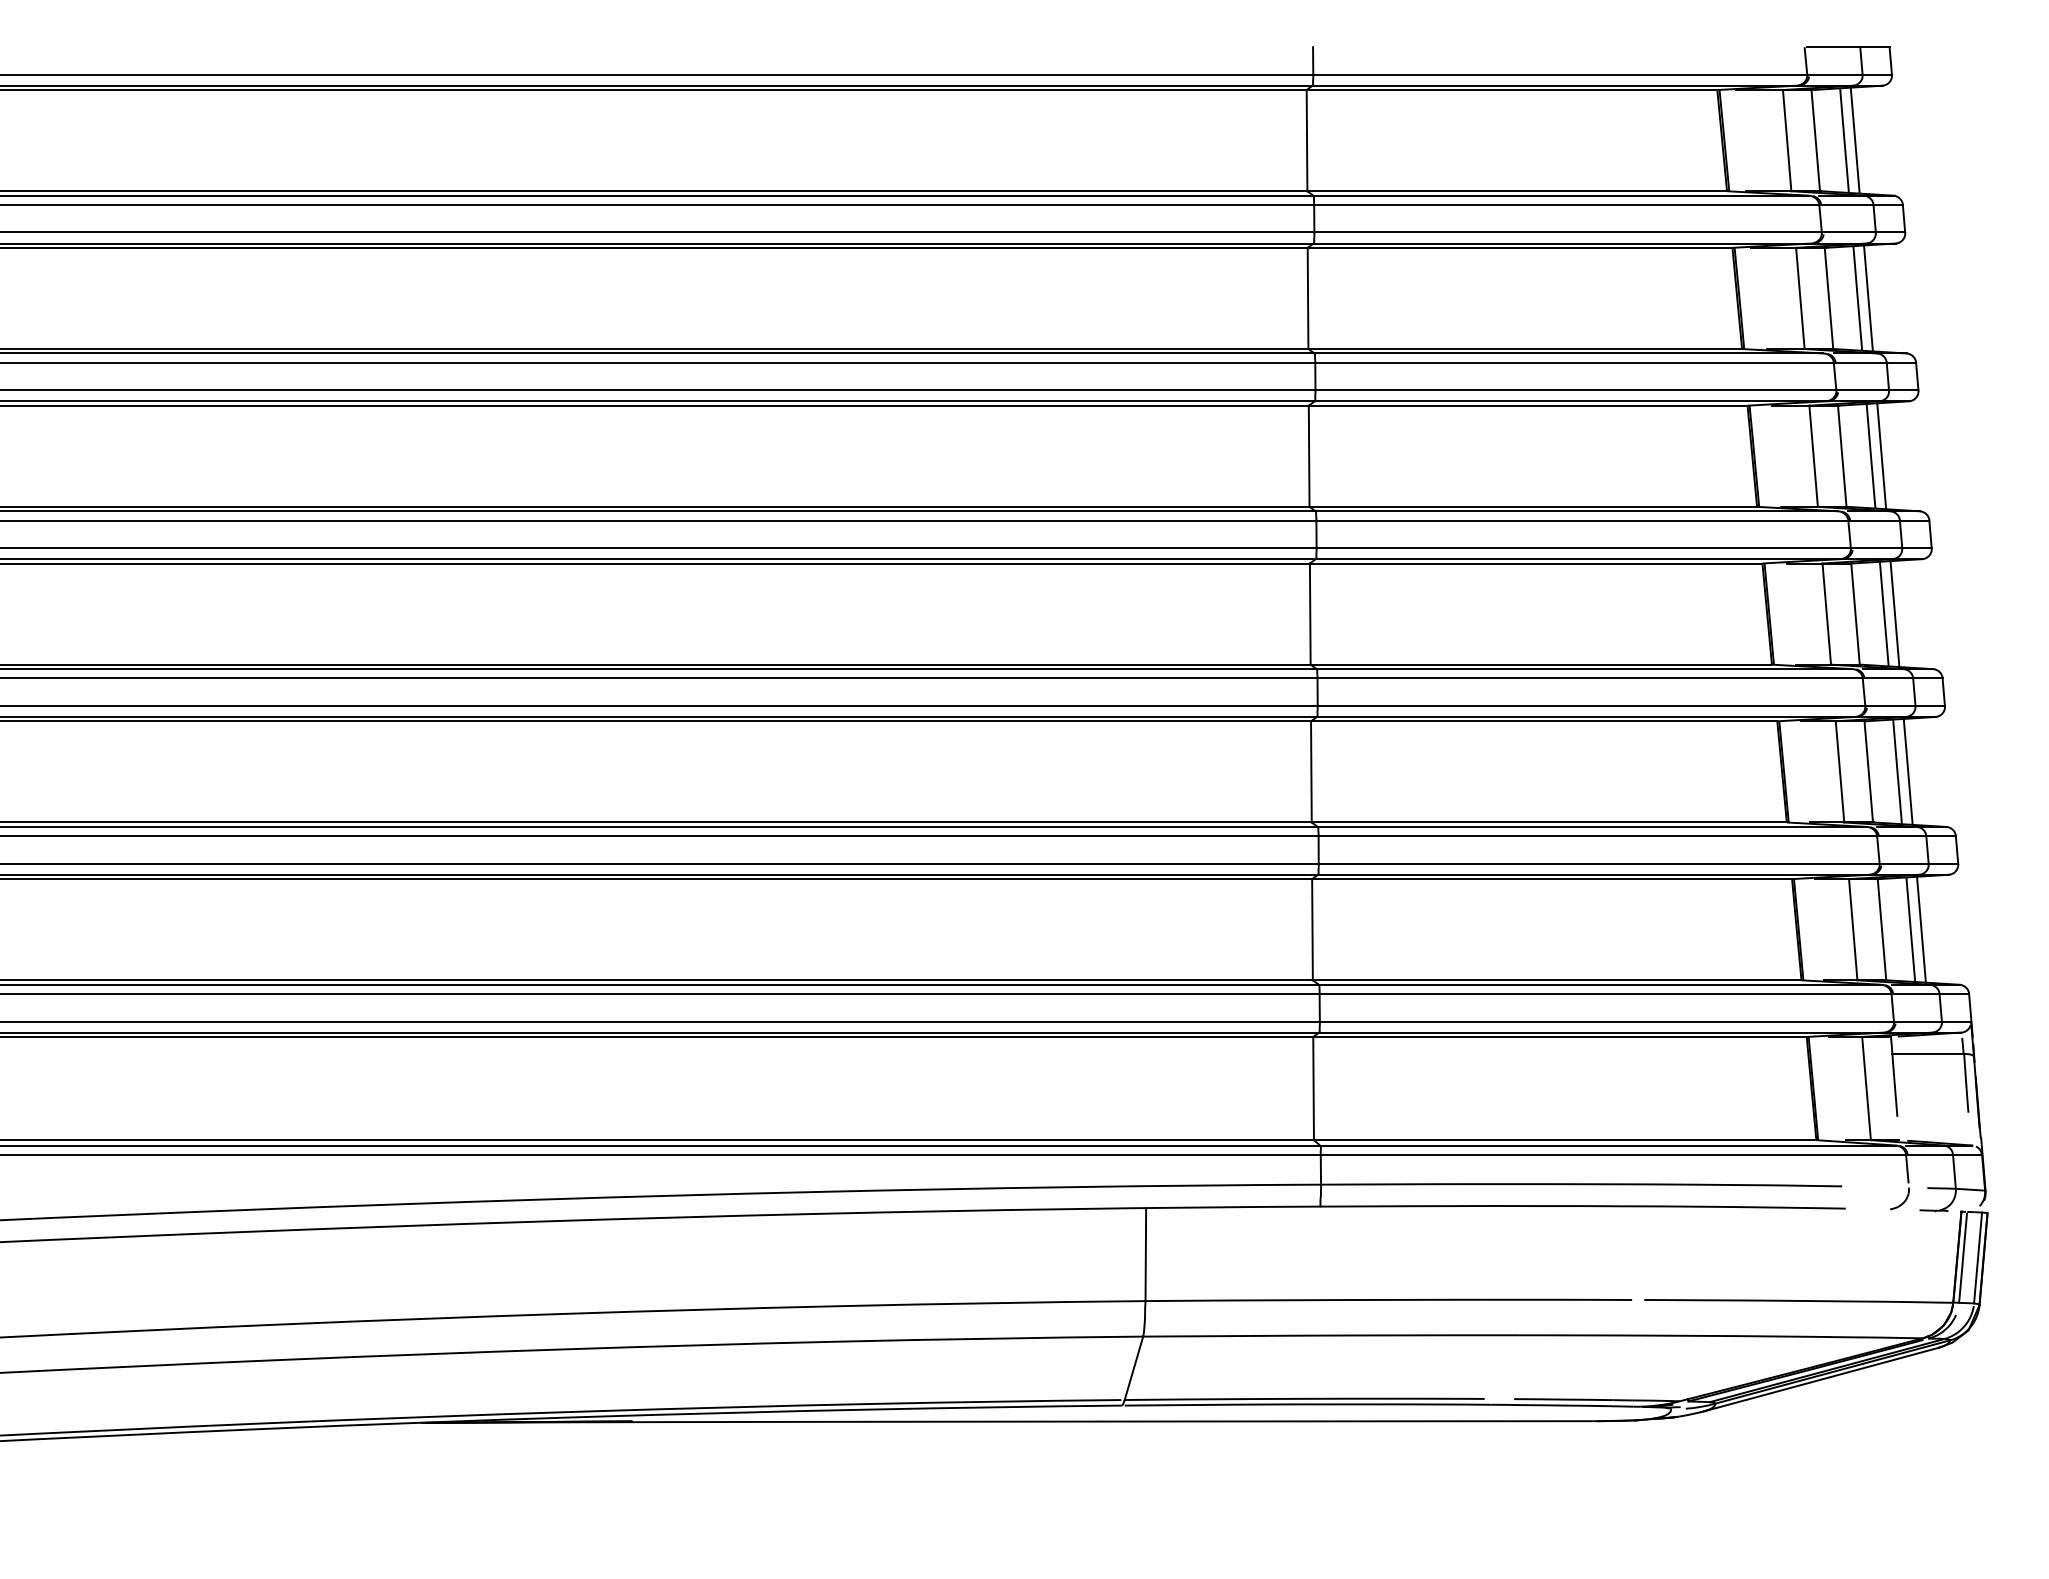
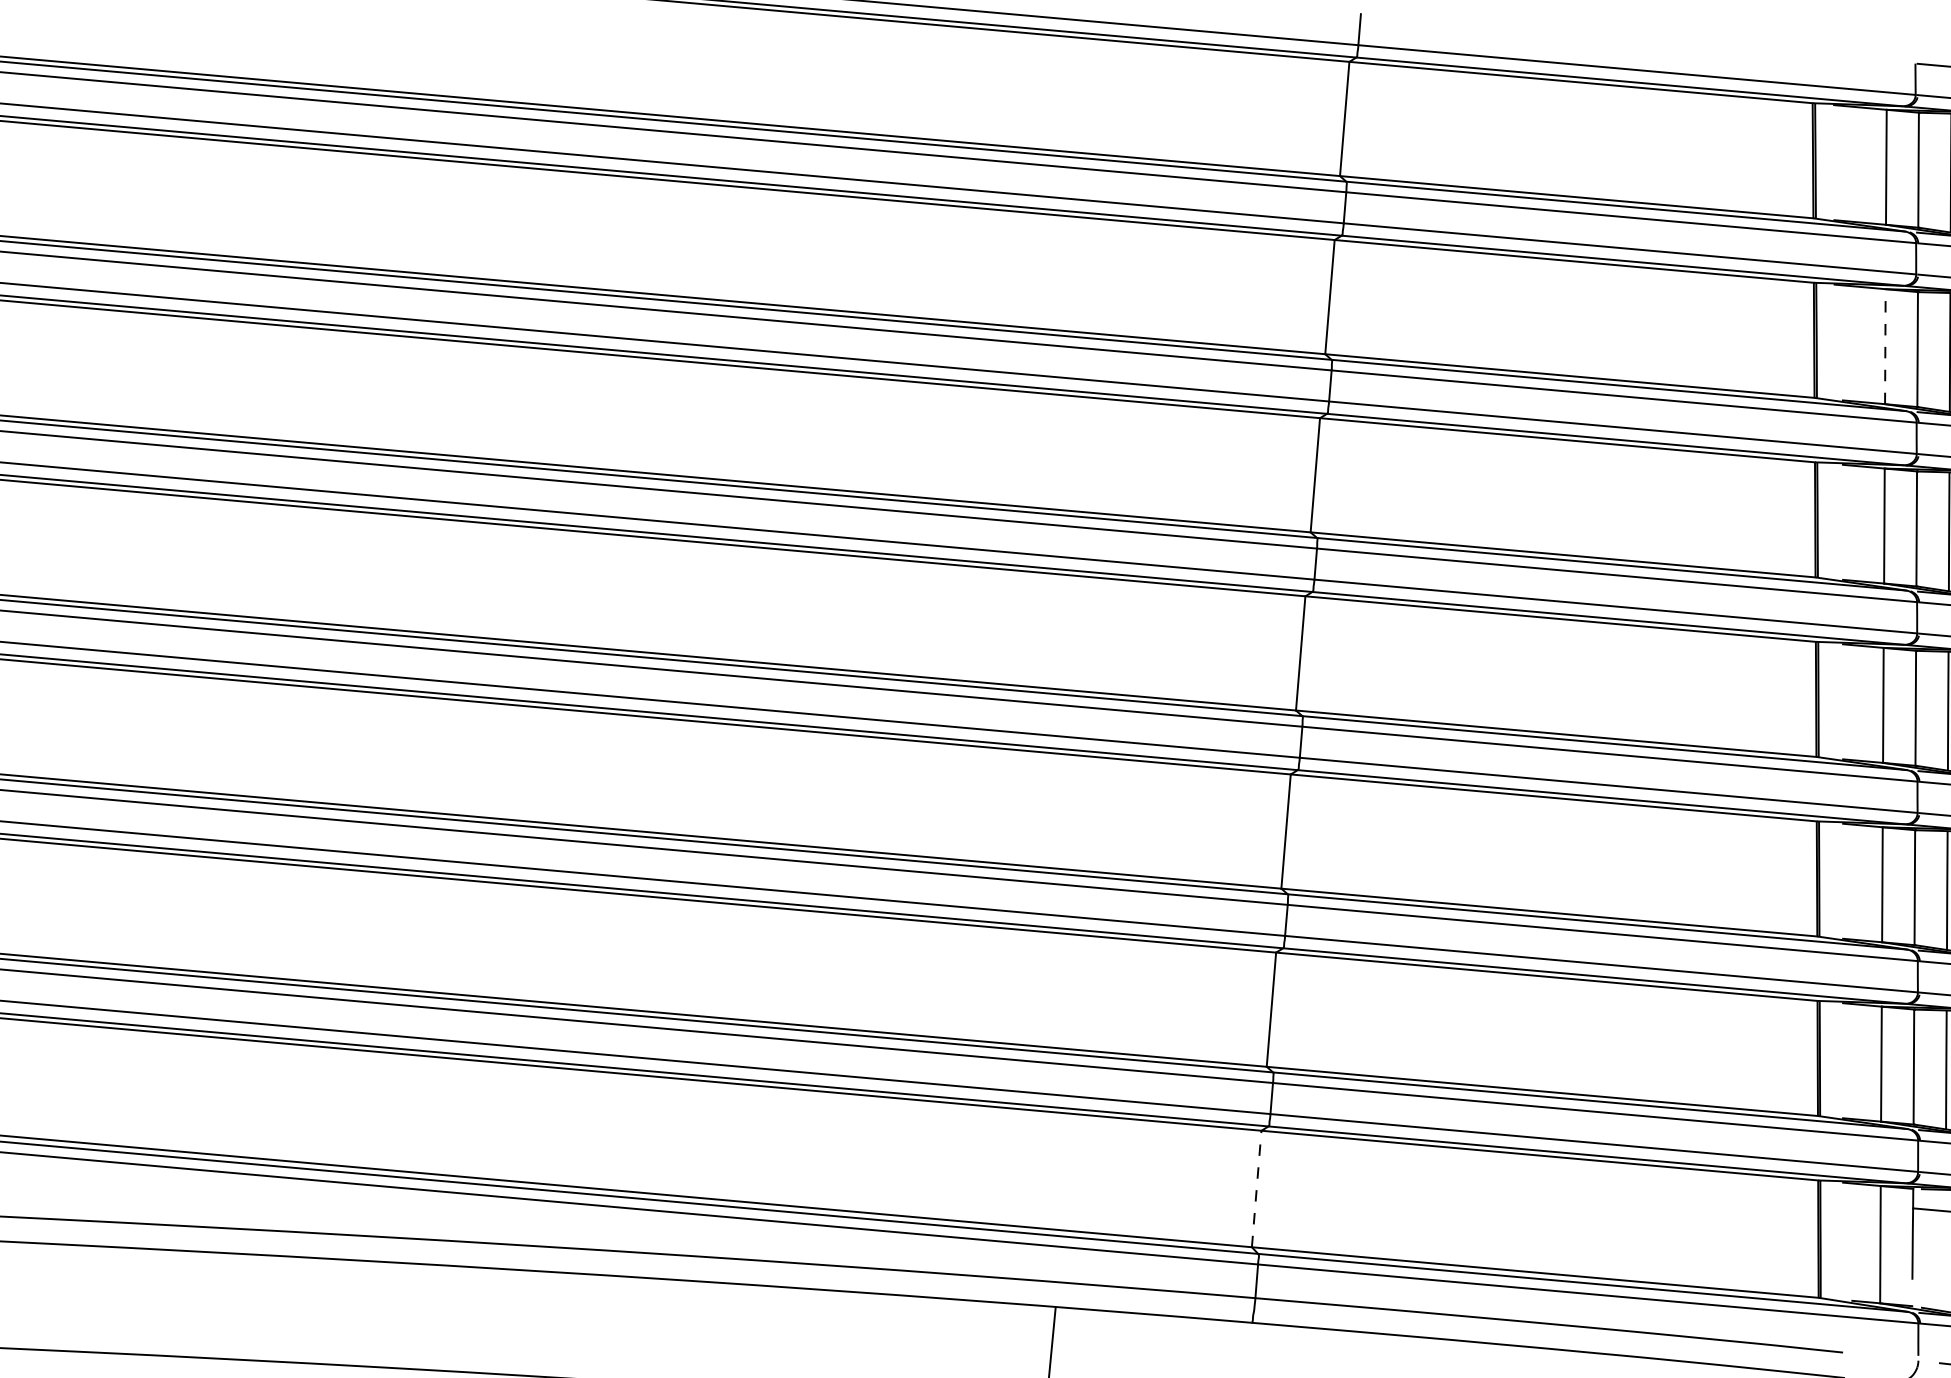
line: (1800, 298) -> (1885, 346), solid -> dashed
line: (1313, 1088) -> (1256, 1188), solid -> dashed

